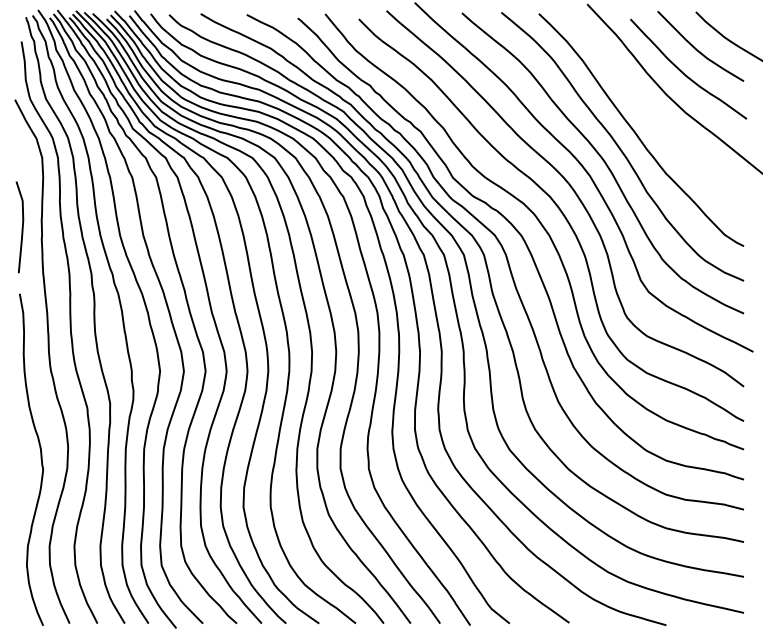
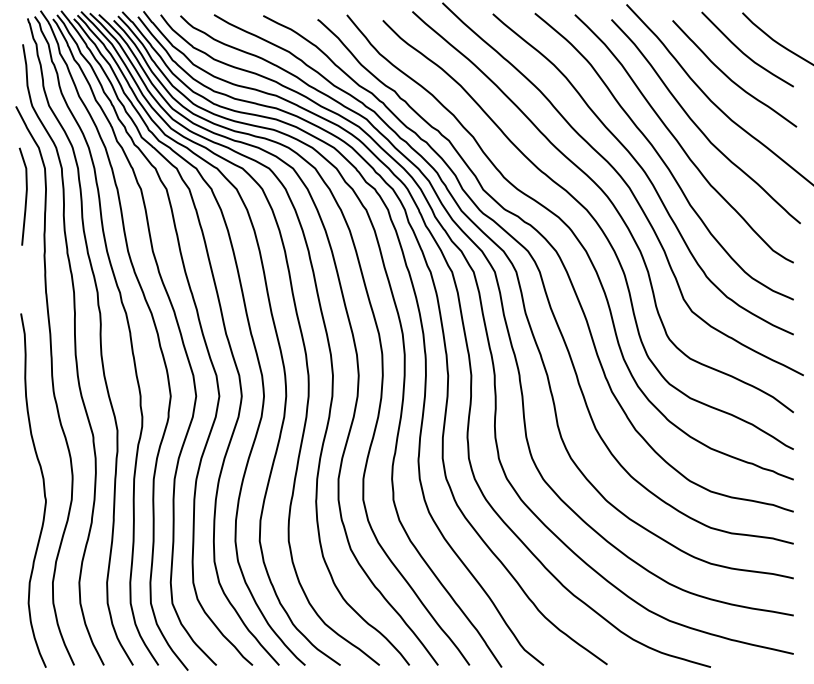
curve: (655, 119) -> (699, 127), added
line: (21, 227) -> (25, 196), moved

